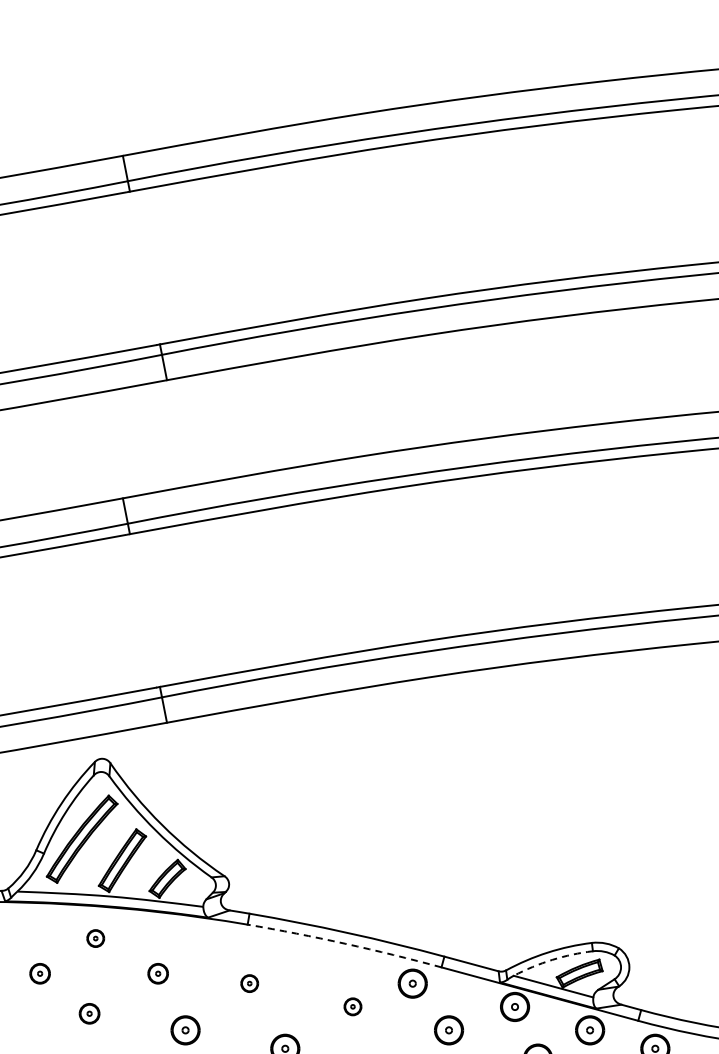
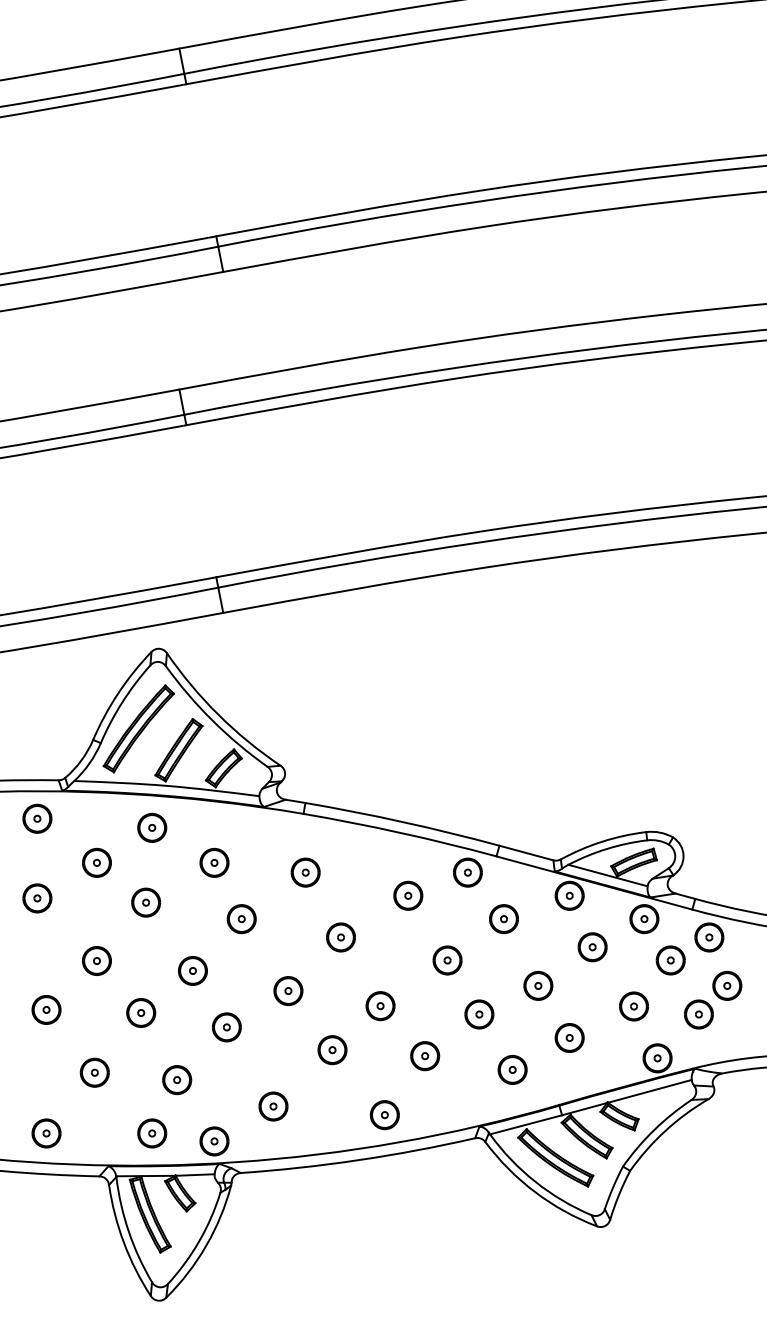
part: (95, 938) -> (152, 827), size x1.67
arc: (345, 943) -> (400, 832), dashed -> solid
arc: (551, 960) -> (606, 849), dashed -> solid
part: (39, 973) -> (96, 862), size x1.43
part: (158, 973) -> (214, 862), size x1.43
part: (249, 983) -> (305, 872), size x1.67
part: (353, 1006) -> (408, 895), size x1.67
part: (89, 1013) -> (146, 902), size x1.43

